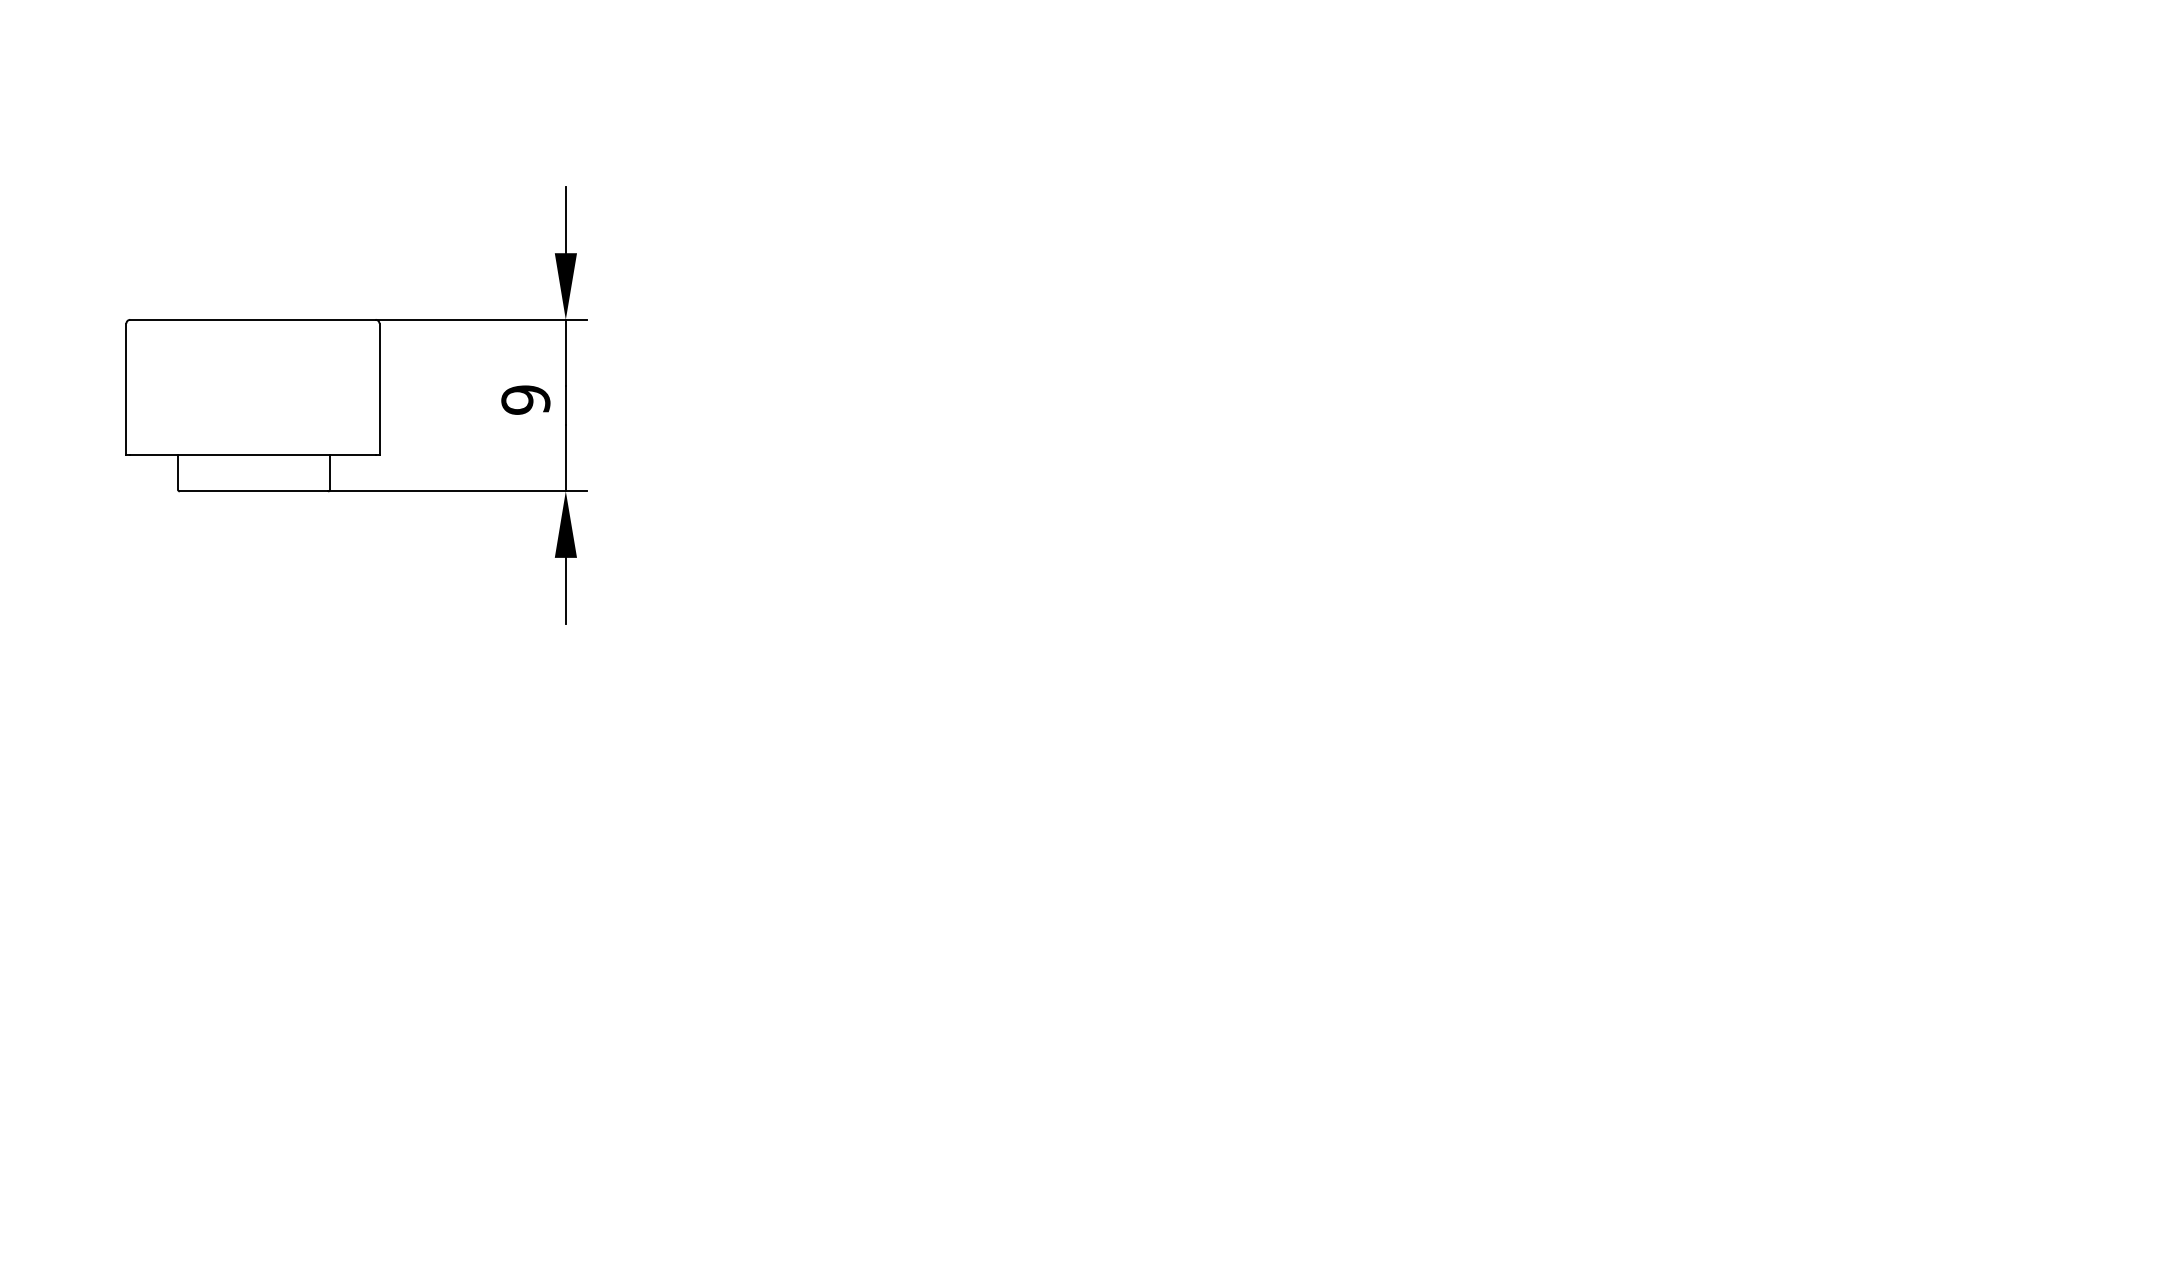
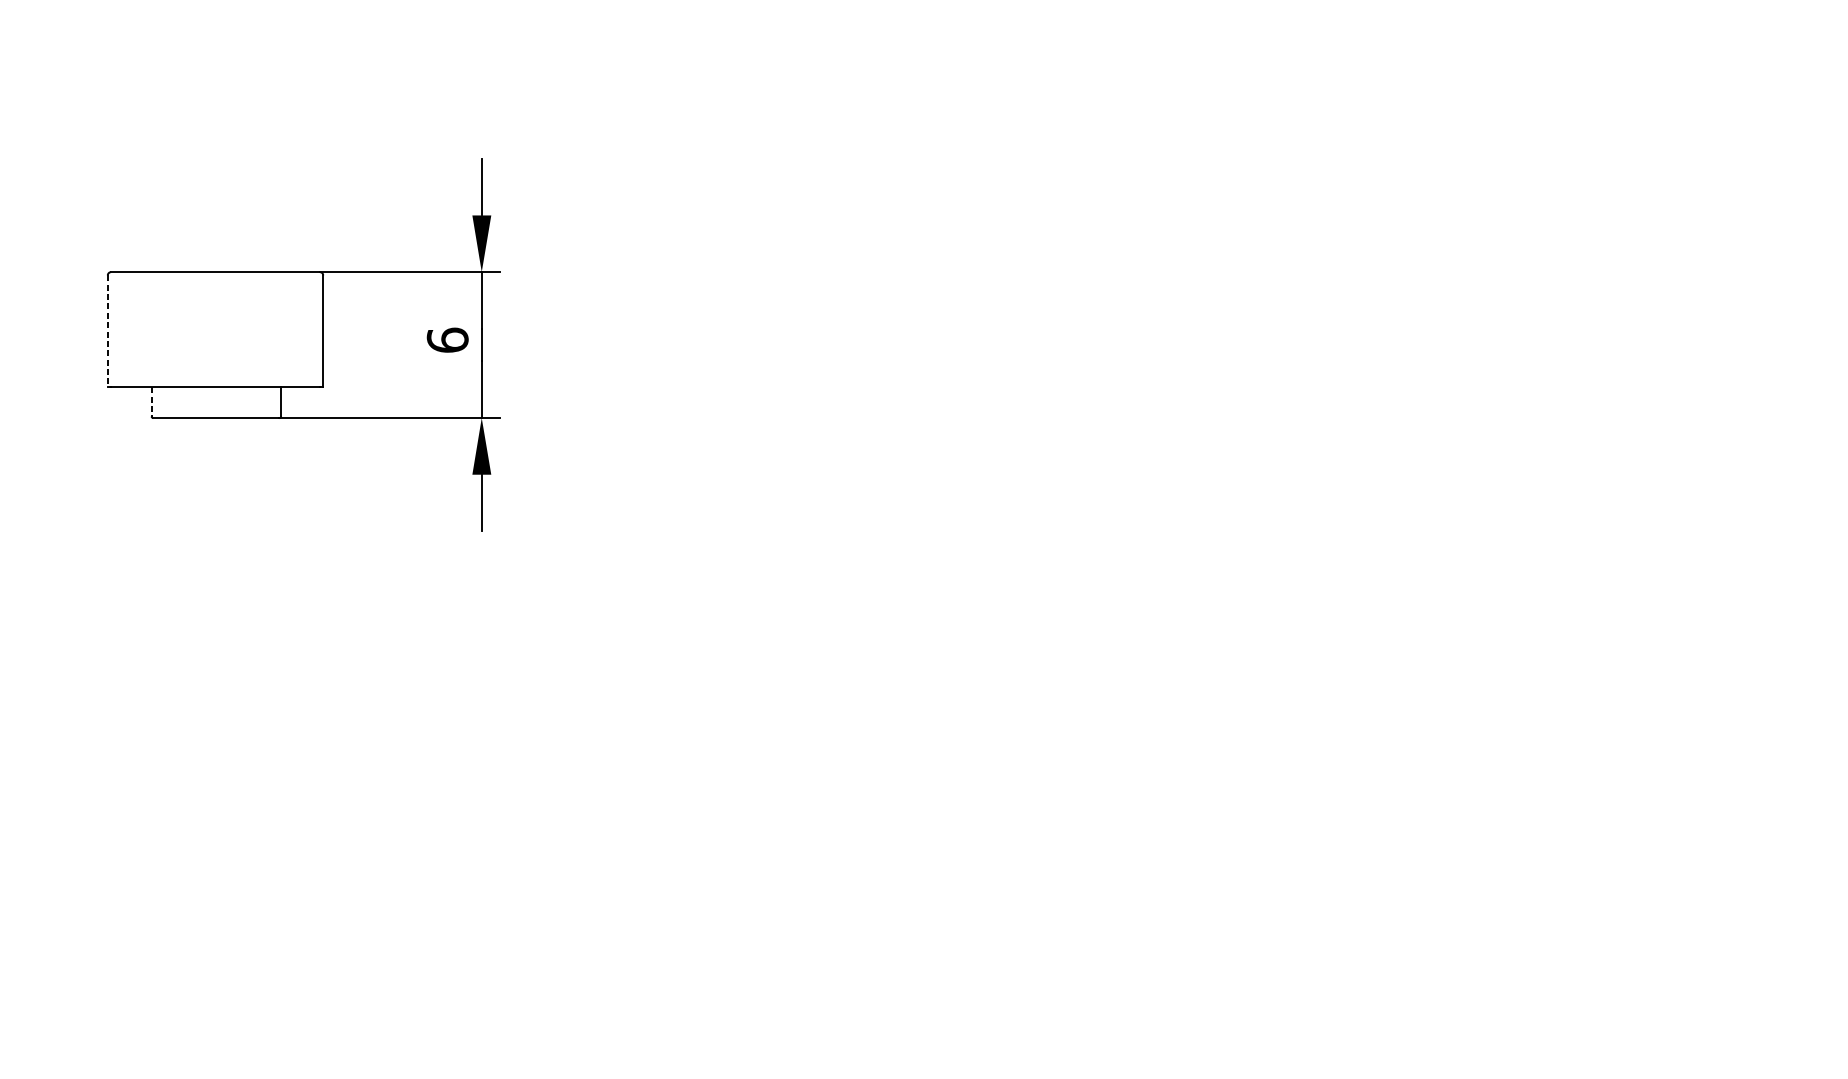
line: (126, 389) -> (107, 331), solid -> dashed
text: (525, 399) -> (447, 339), 9 -> 6
line: (177, 472) -> (151, 402), solid -> dashed

